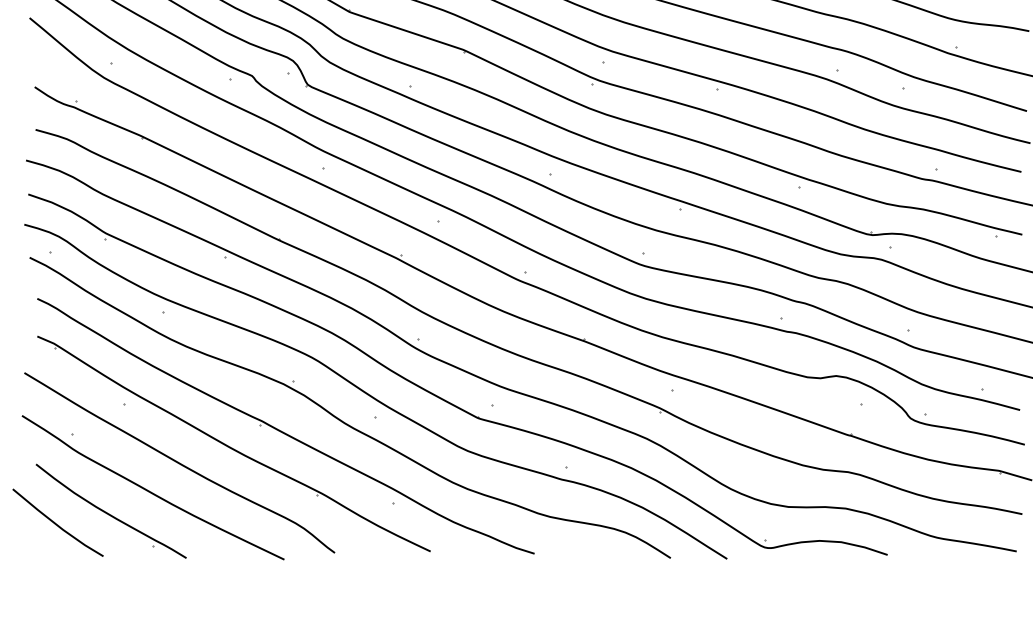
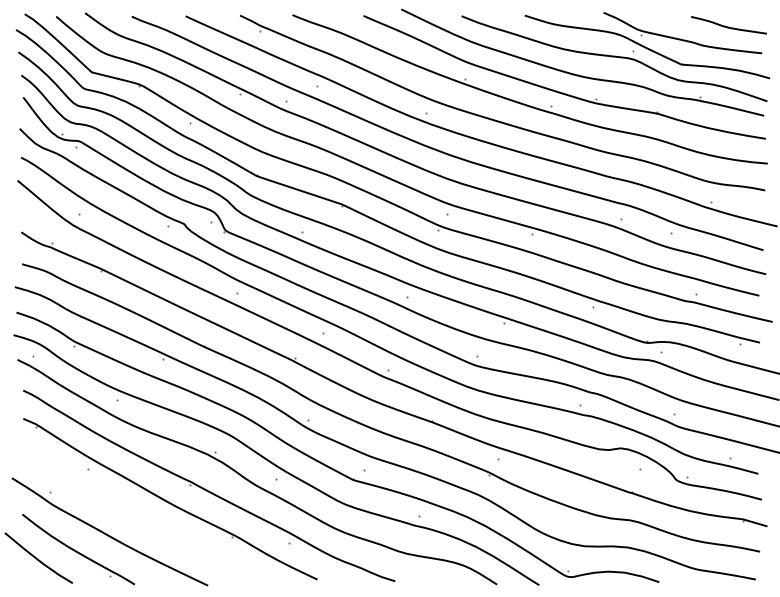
curve: (179, 463) -> (129, 513), removed

